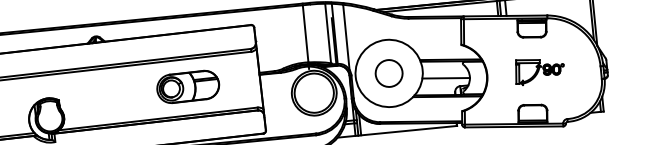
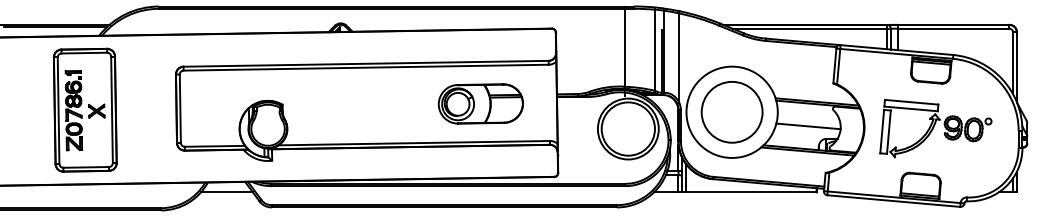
part: (539, 70) -> (935, 128), size x1.67
circle: (388, 73) -> (731, 112), size x1.67
part: (187, 86) -> (480, 103), moved

